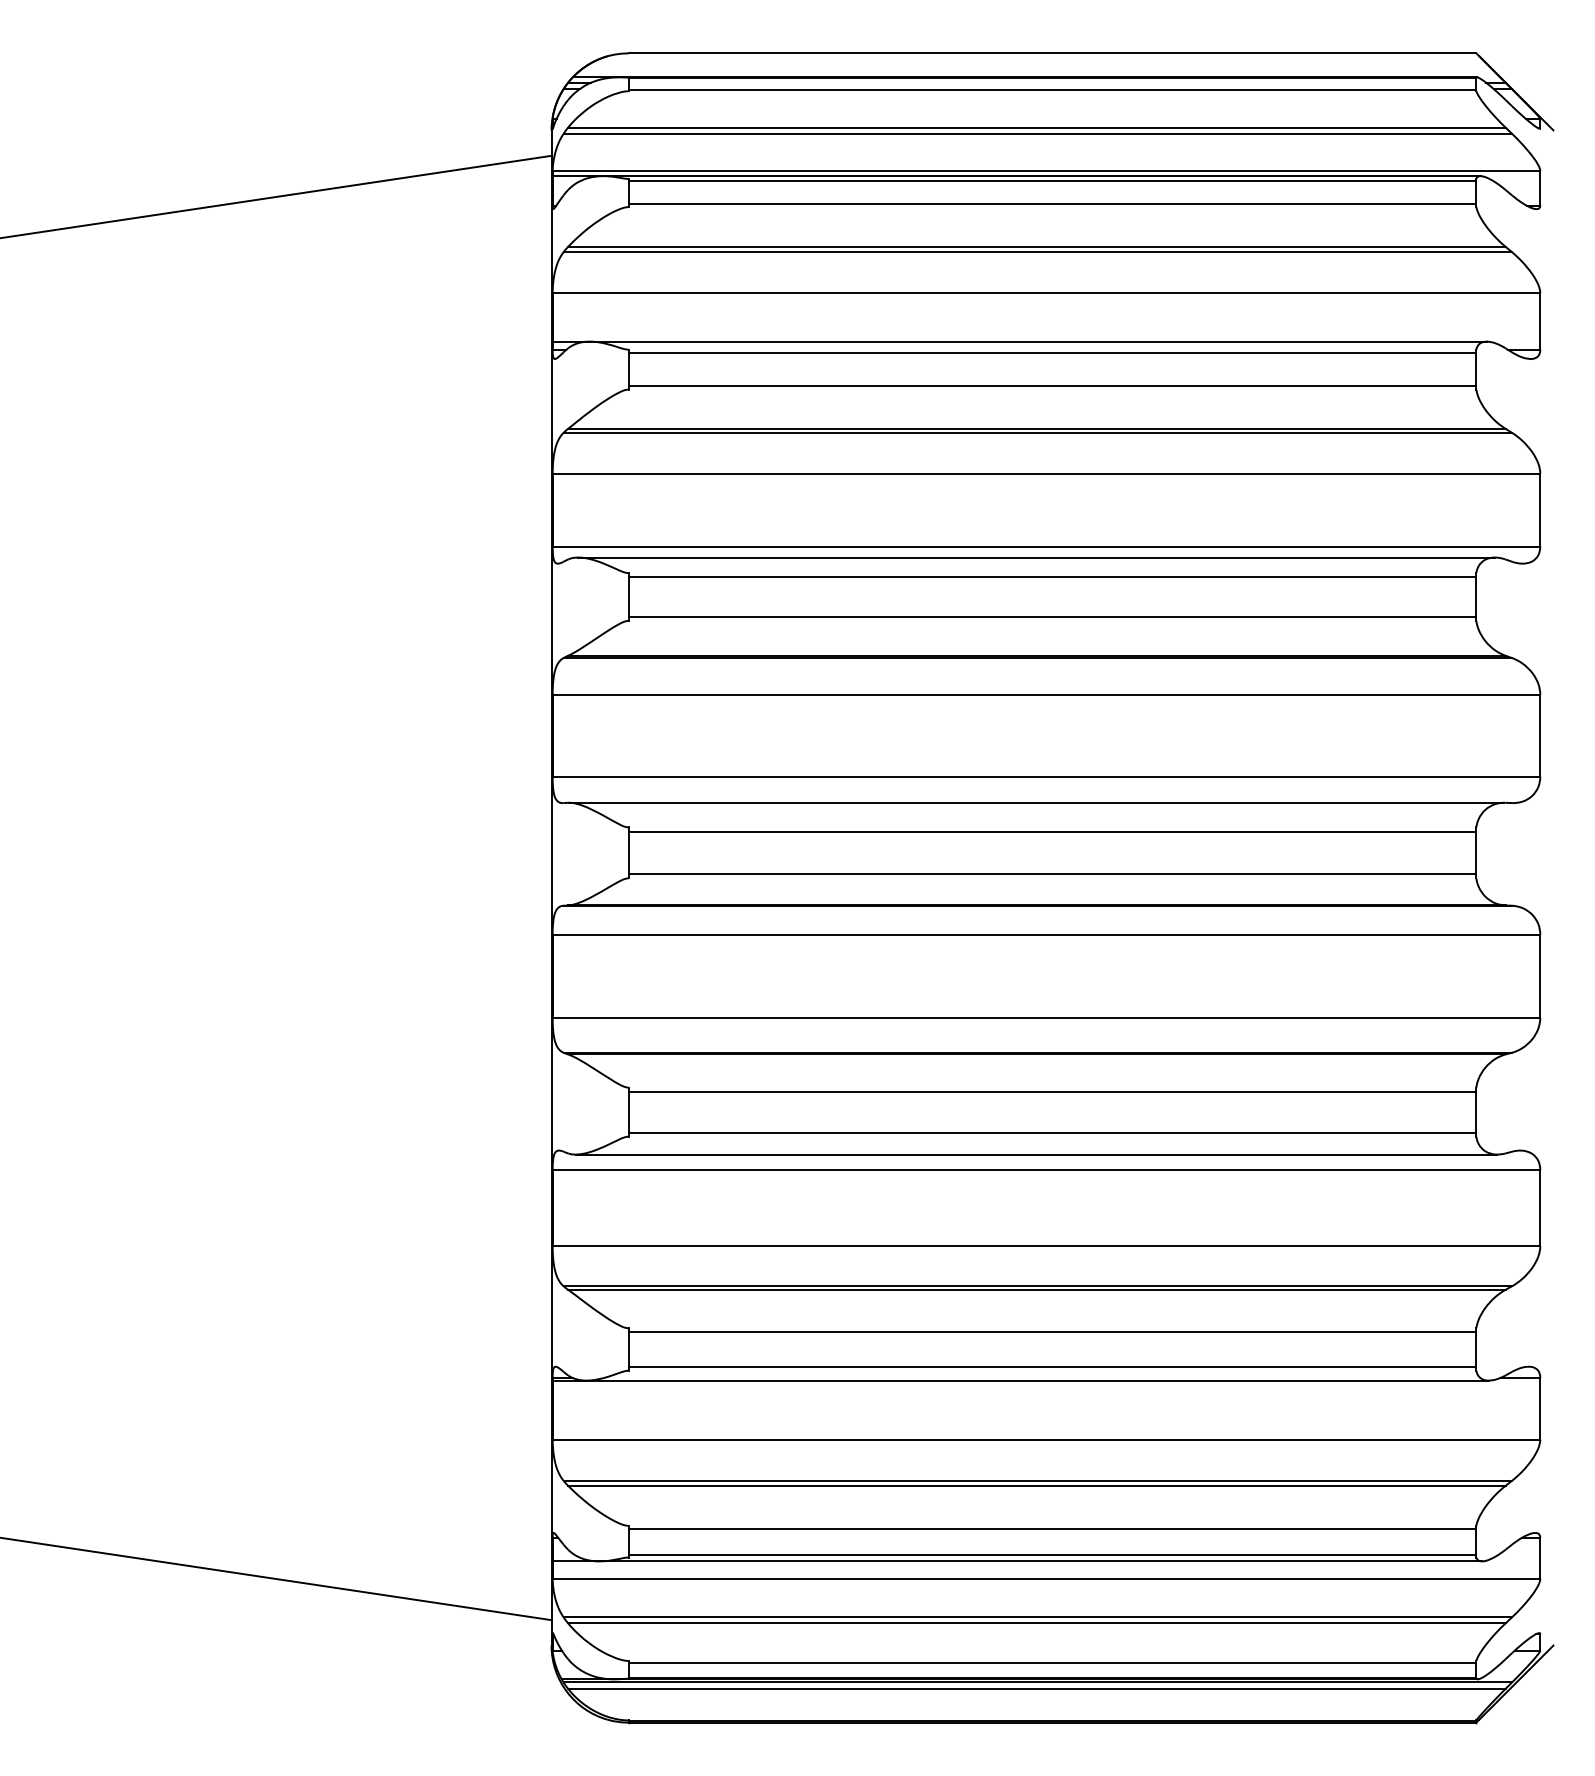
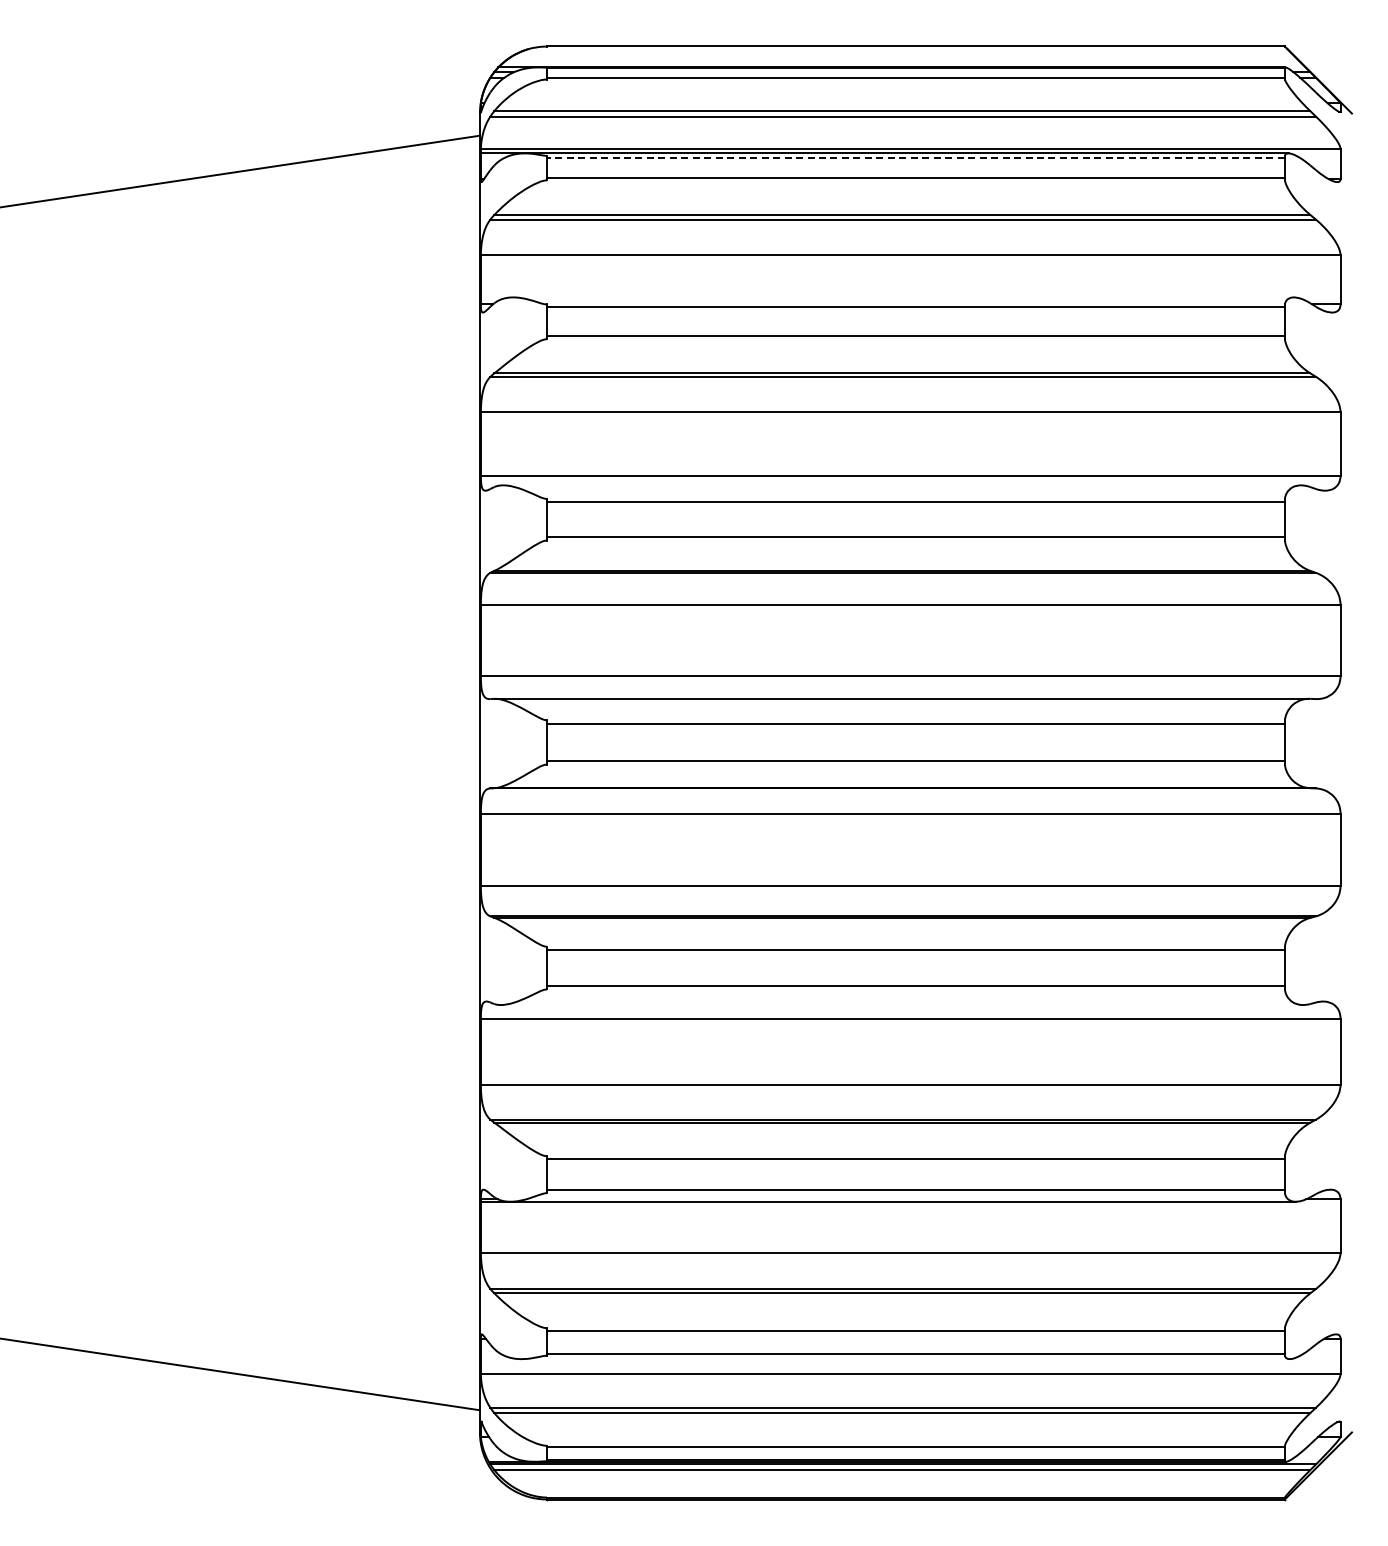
line: (1051, 180) -> (915, 157), solid -> dashed
line: (1018, 341) -> (886, 297), removed
line: (1037, 557) -> (902, 485), removed
line: (1037, 1155) -> (902, 1005), removed
line: (1016, 1561) -> (884, 1359), removed

